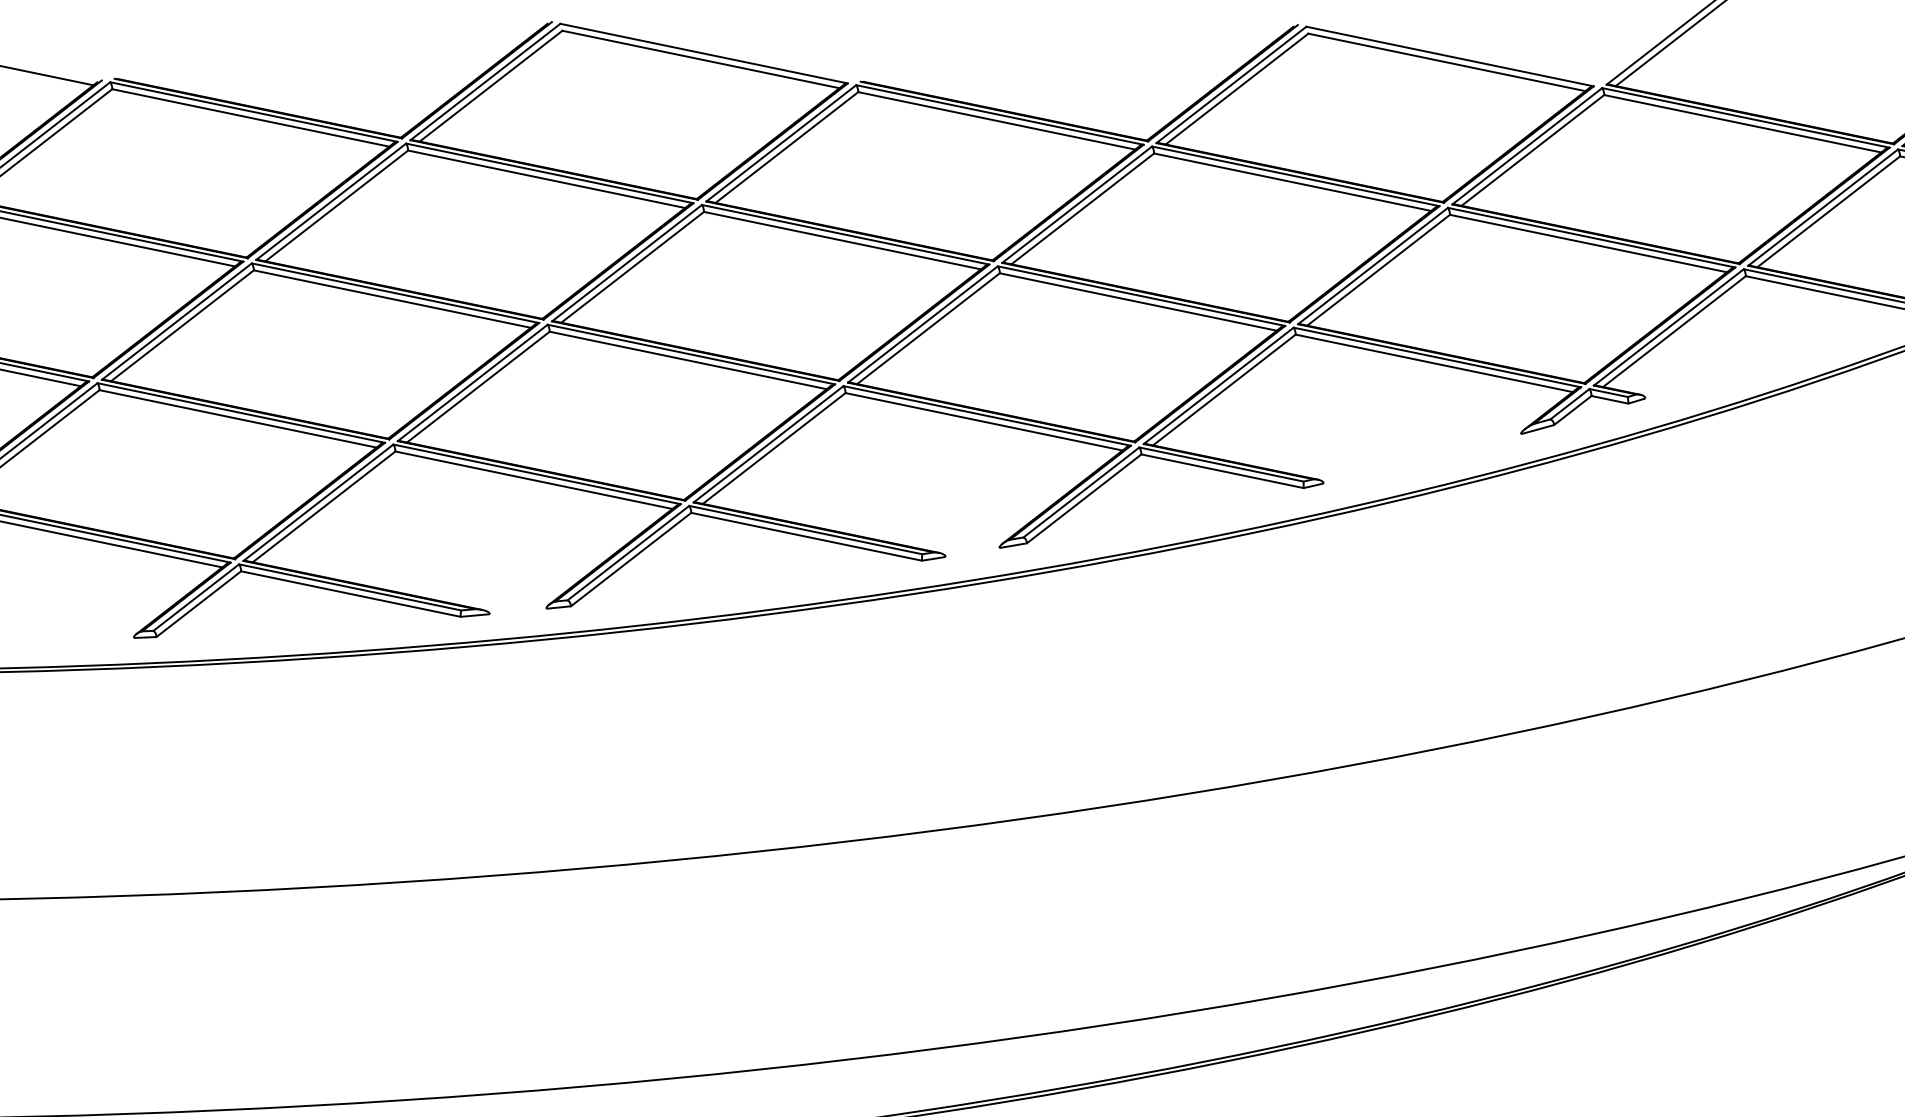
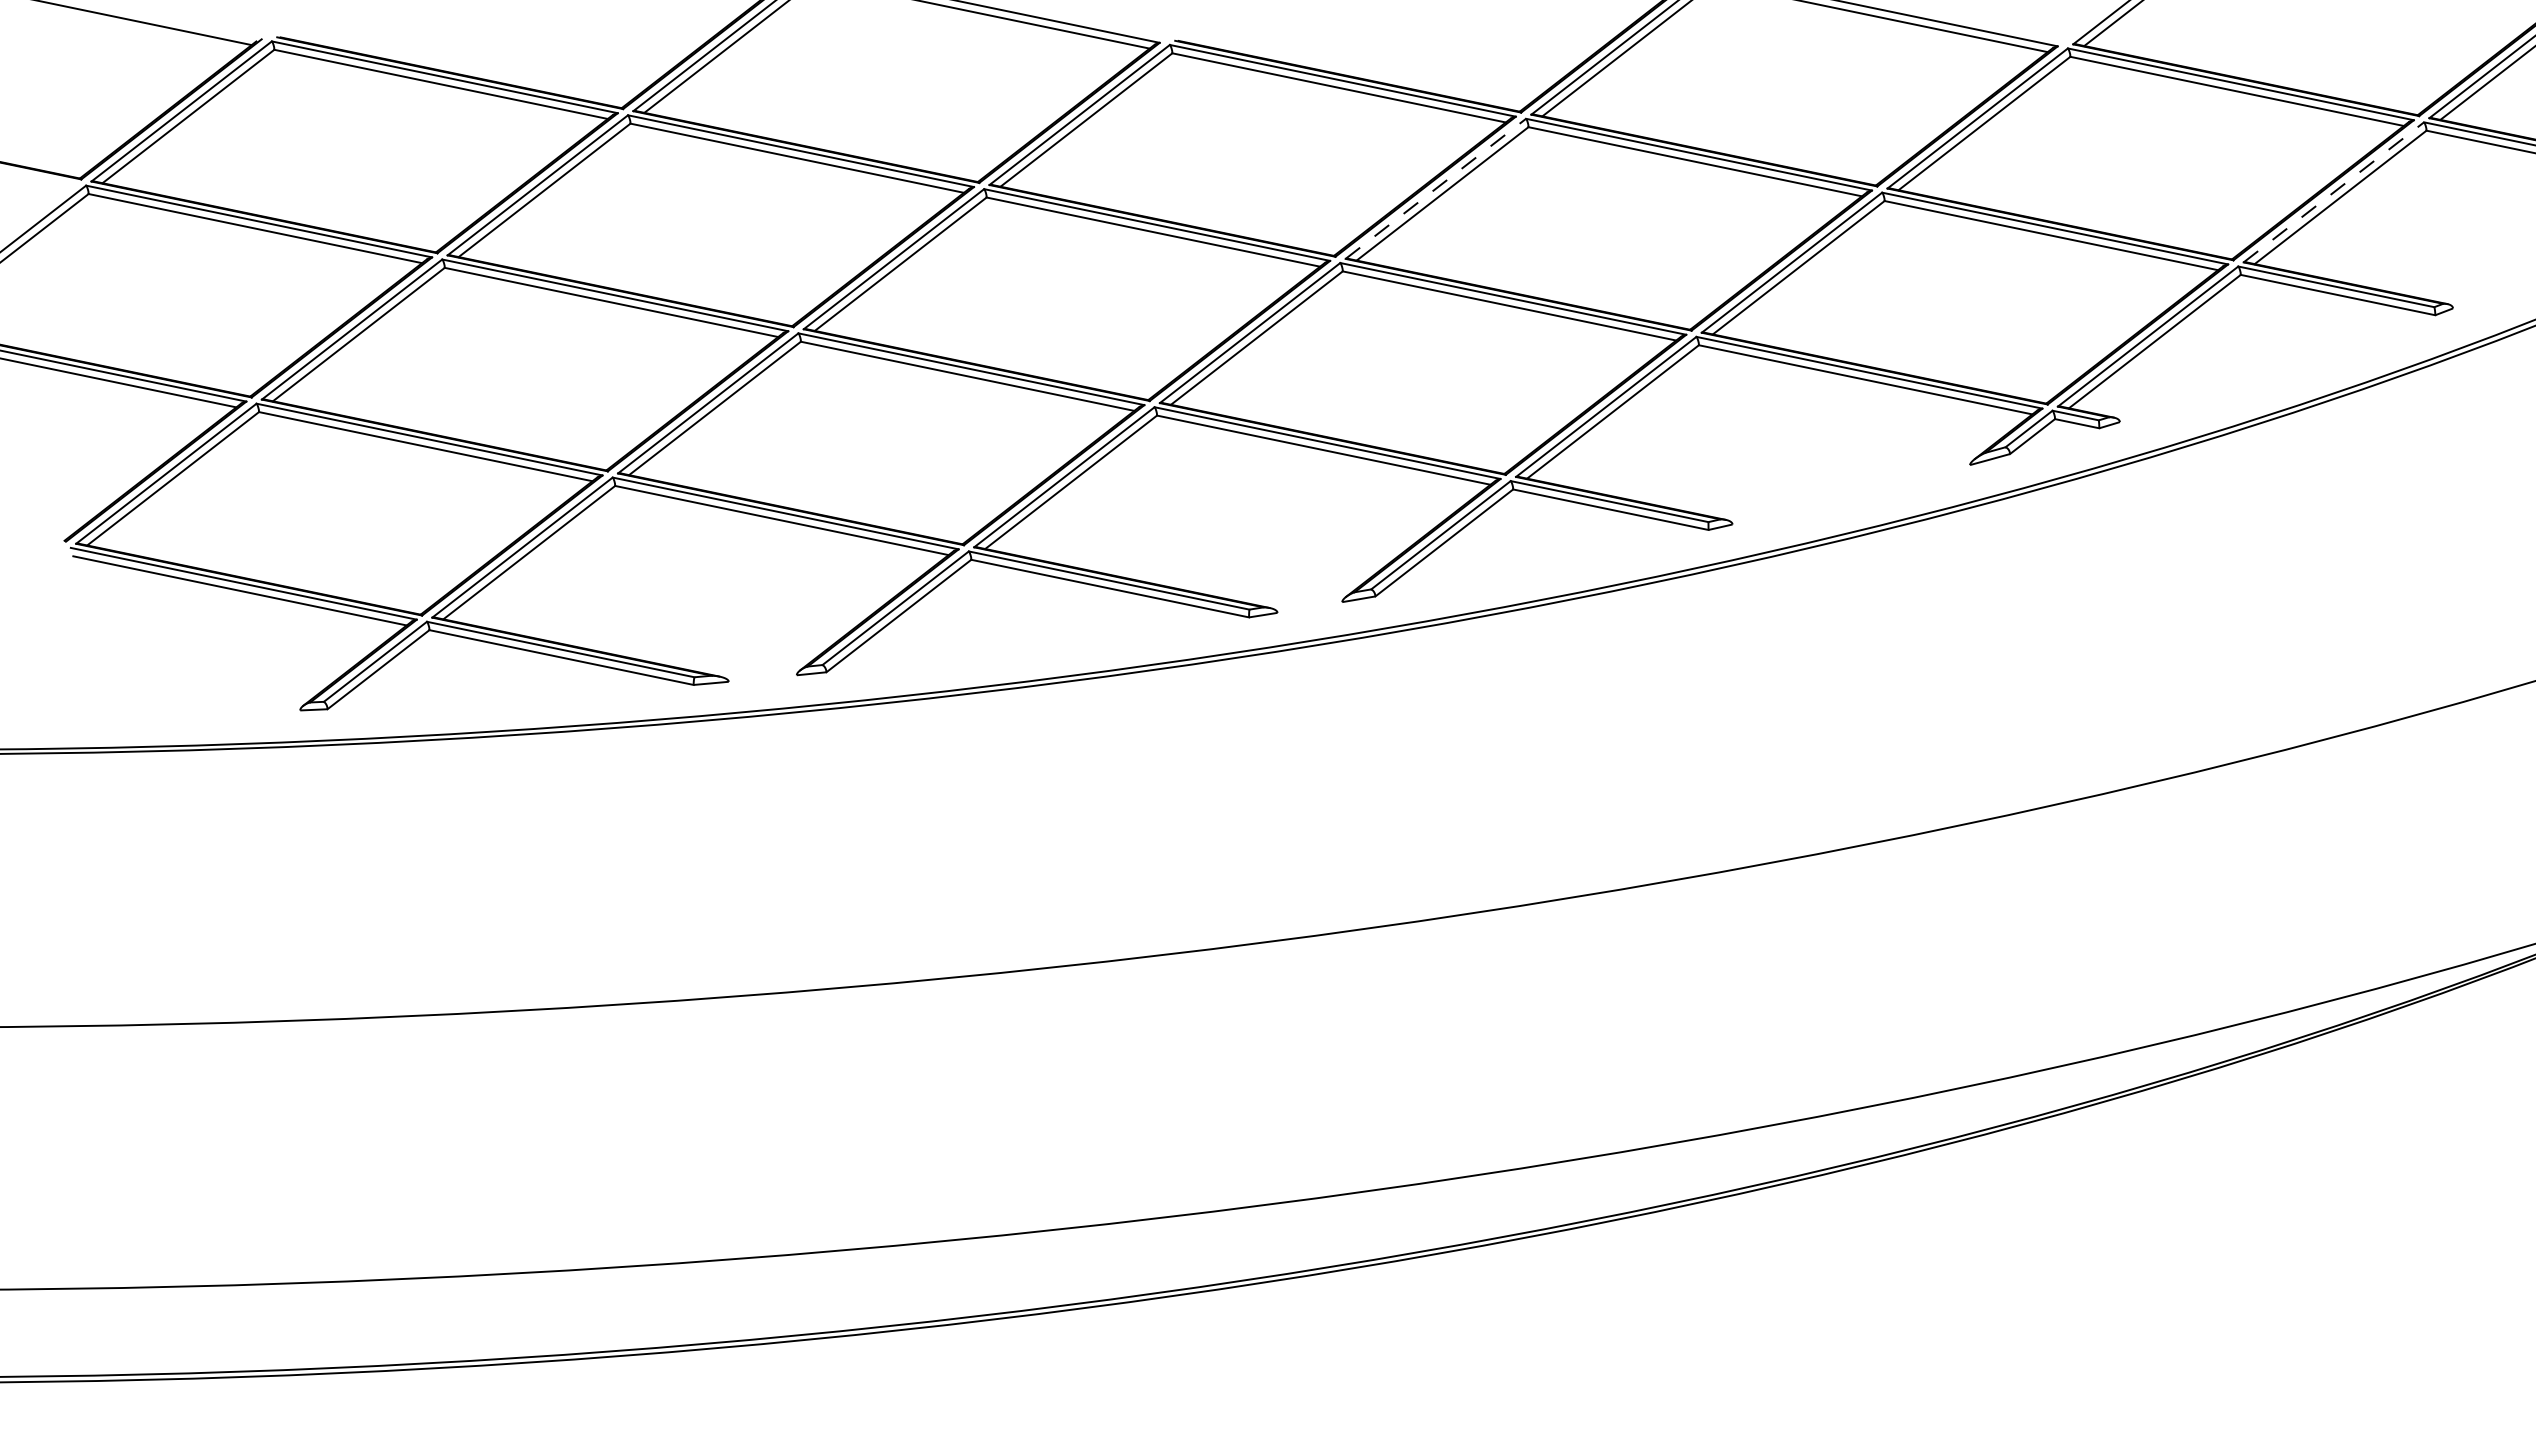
line: (1077, 204) -> (1436, 188), solid -> dashed
line: (1823, 207) -> (2334, 192), solid -> dashed

